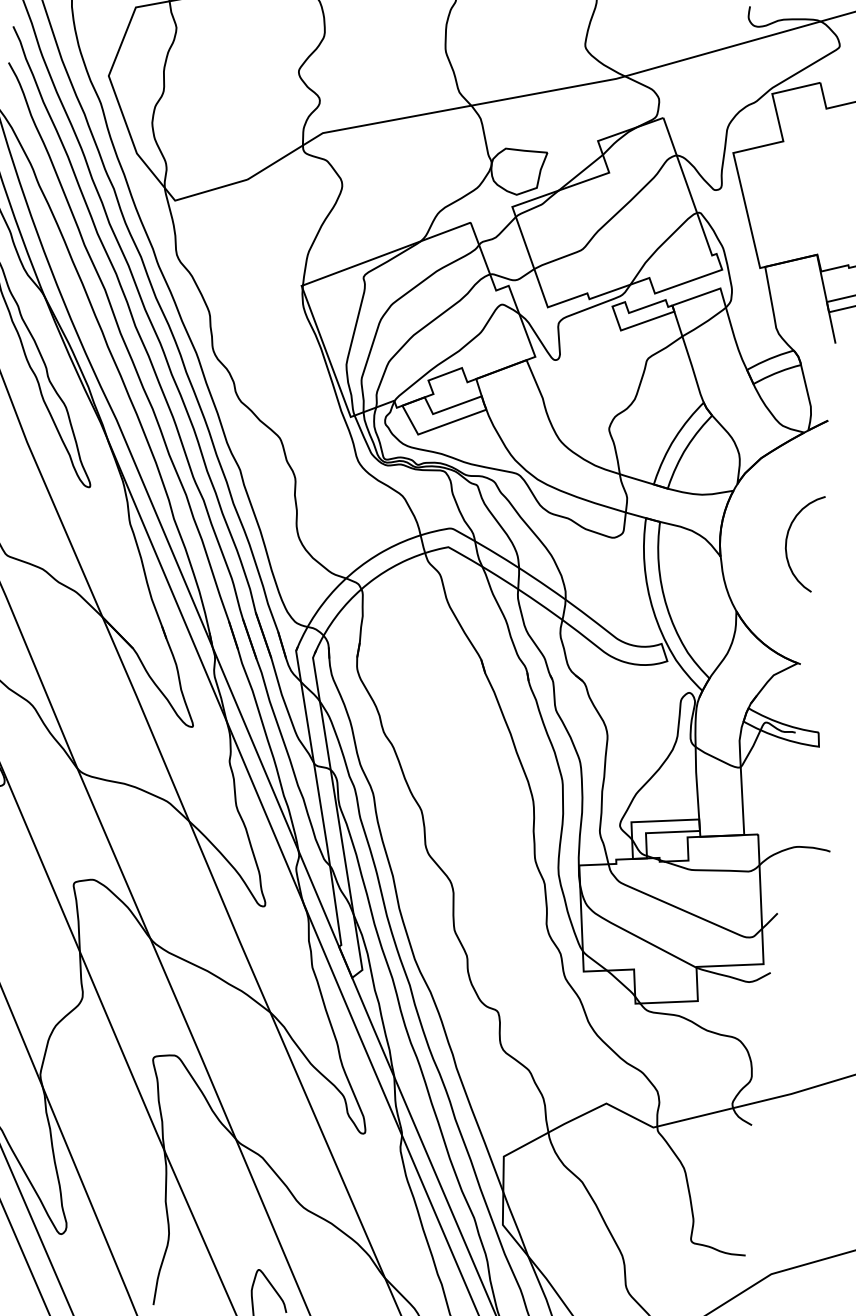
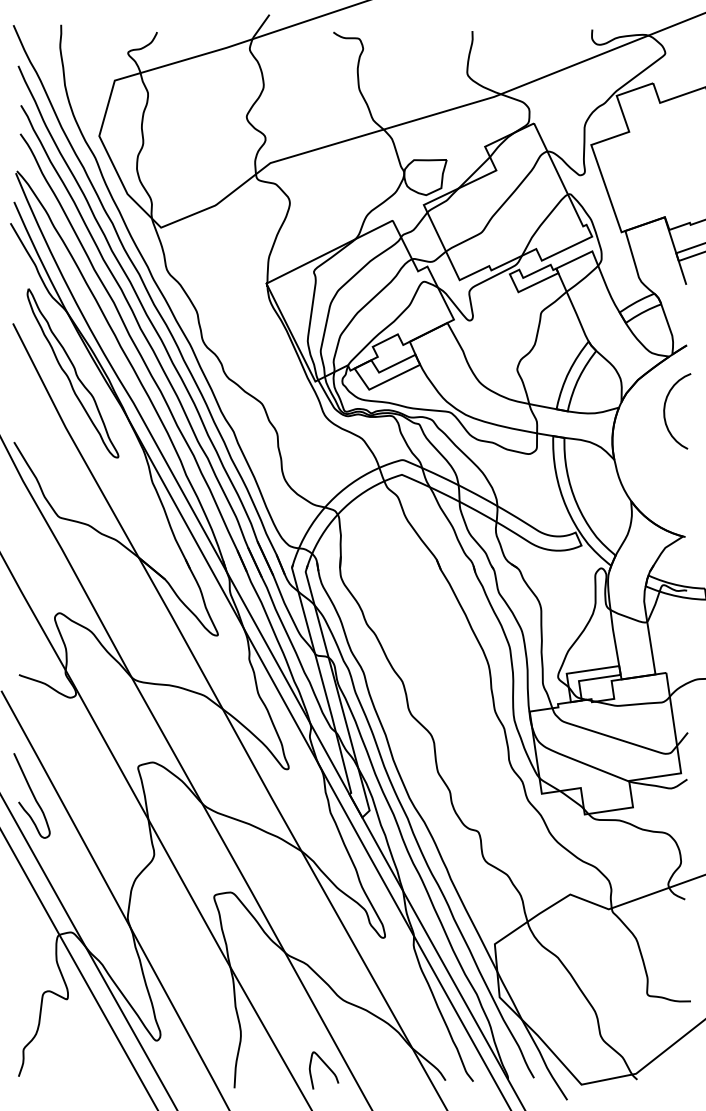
curve: (787, 541) -> (665, 411), moved

